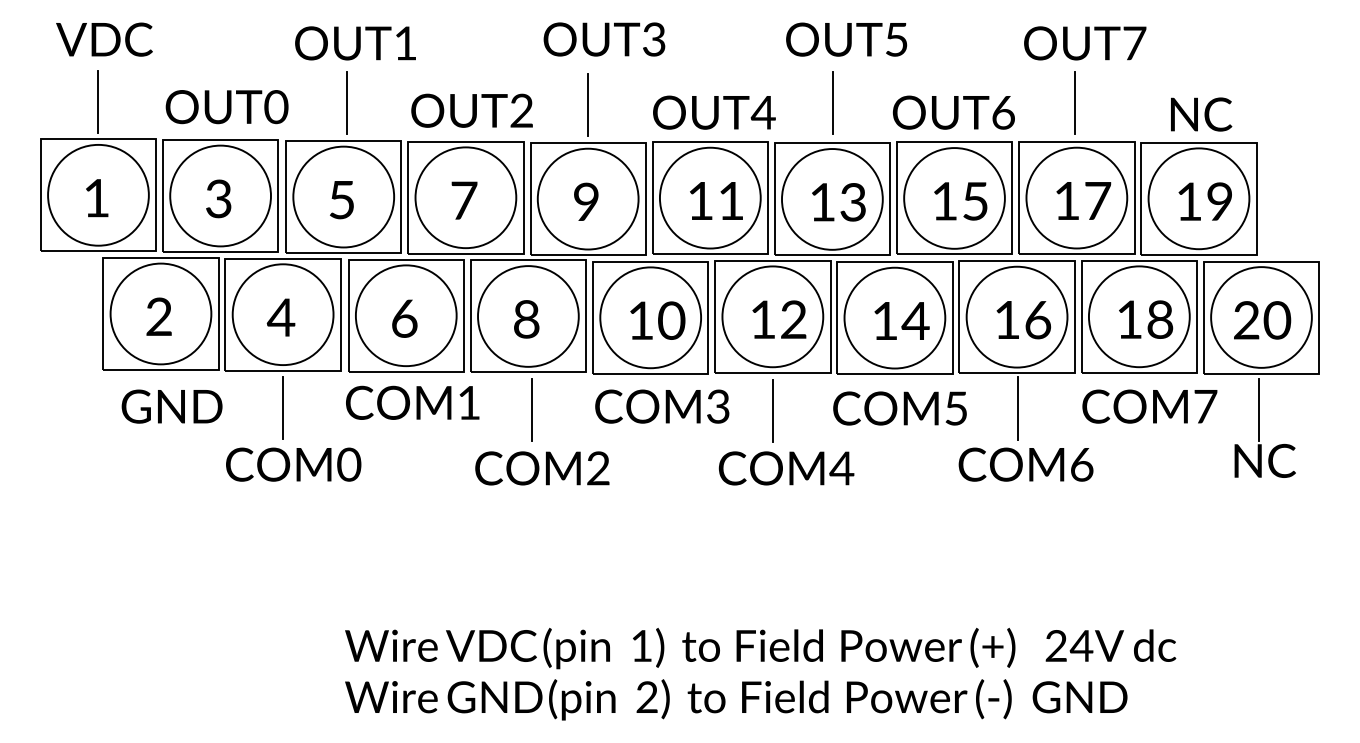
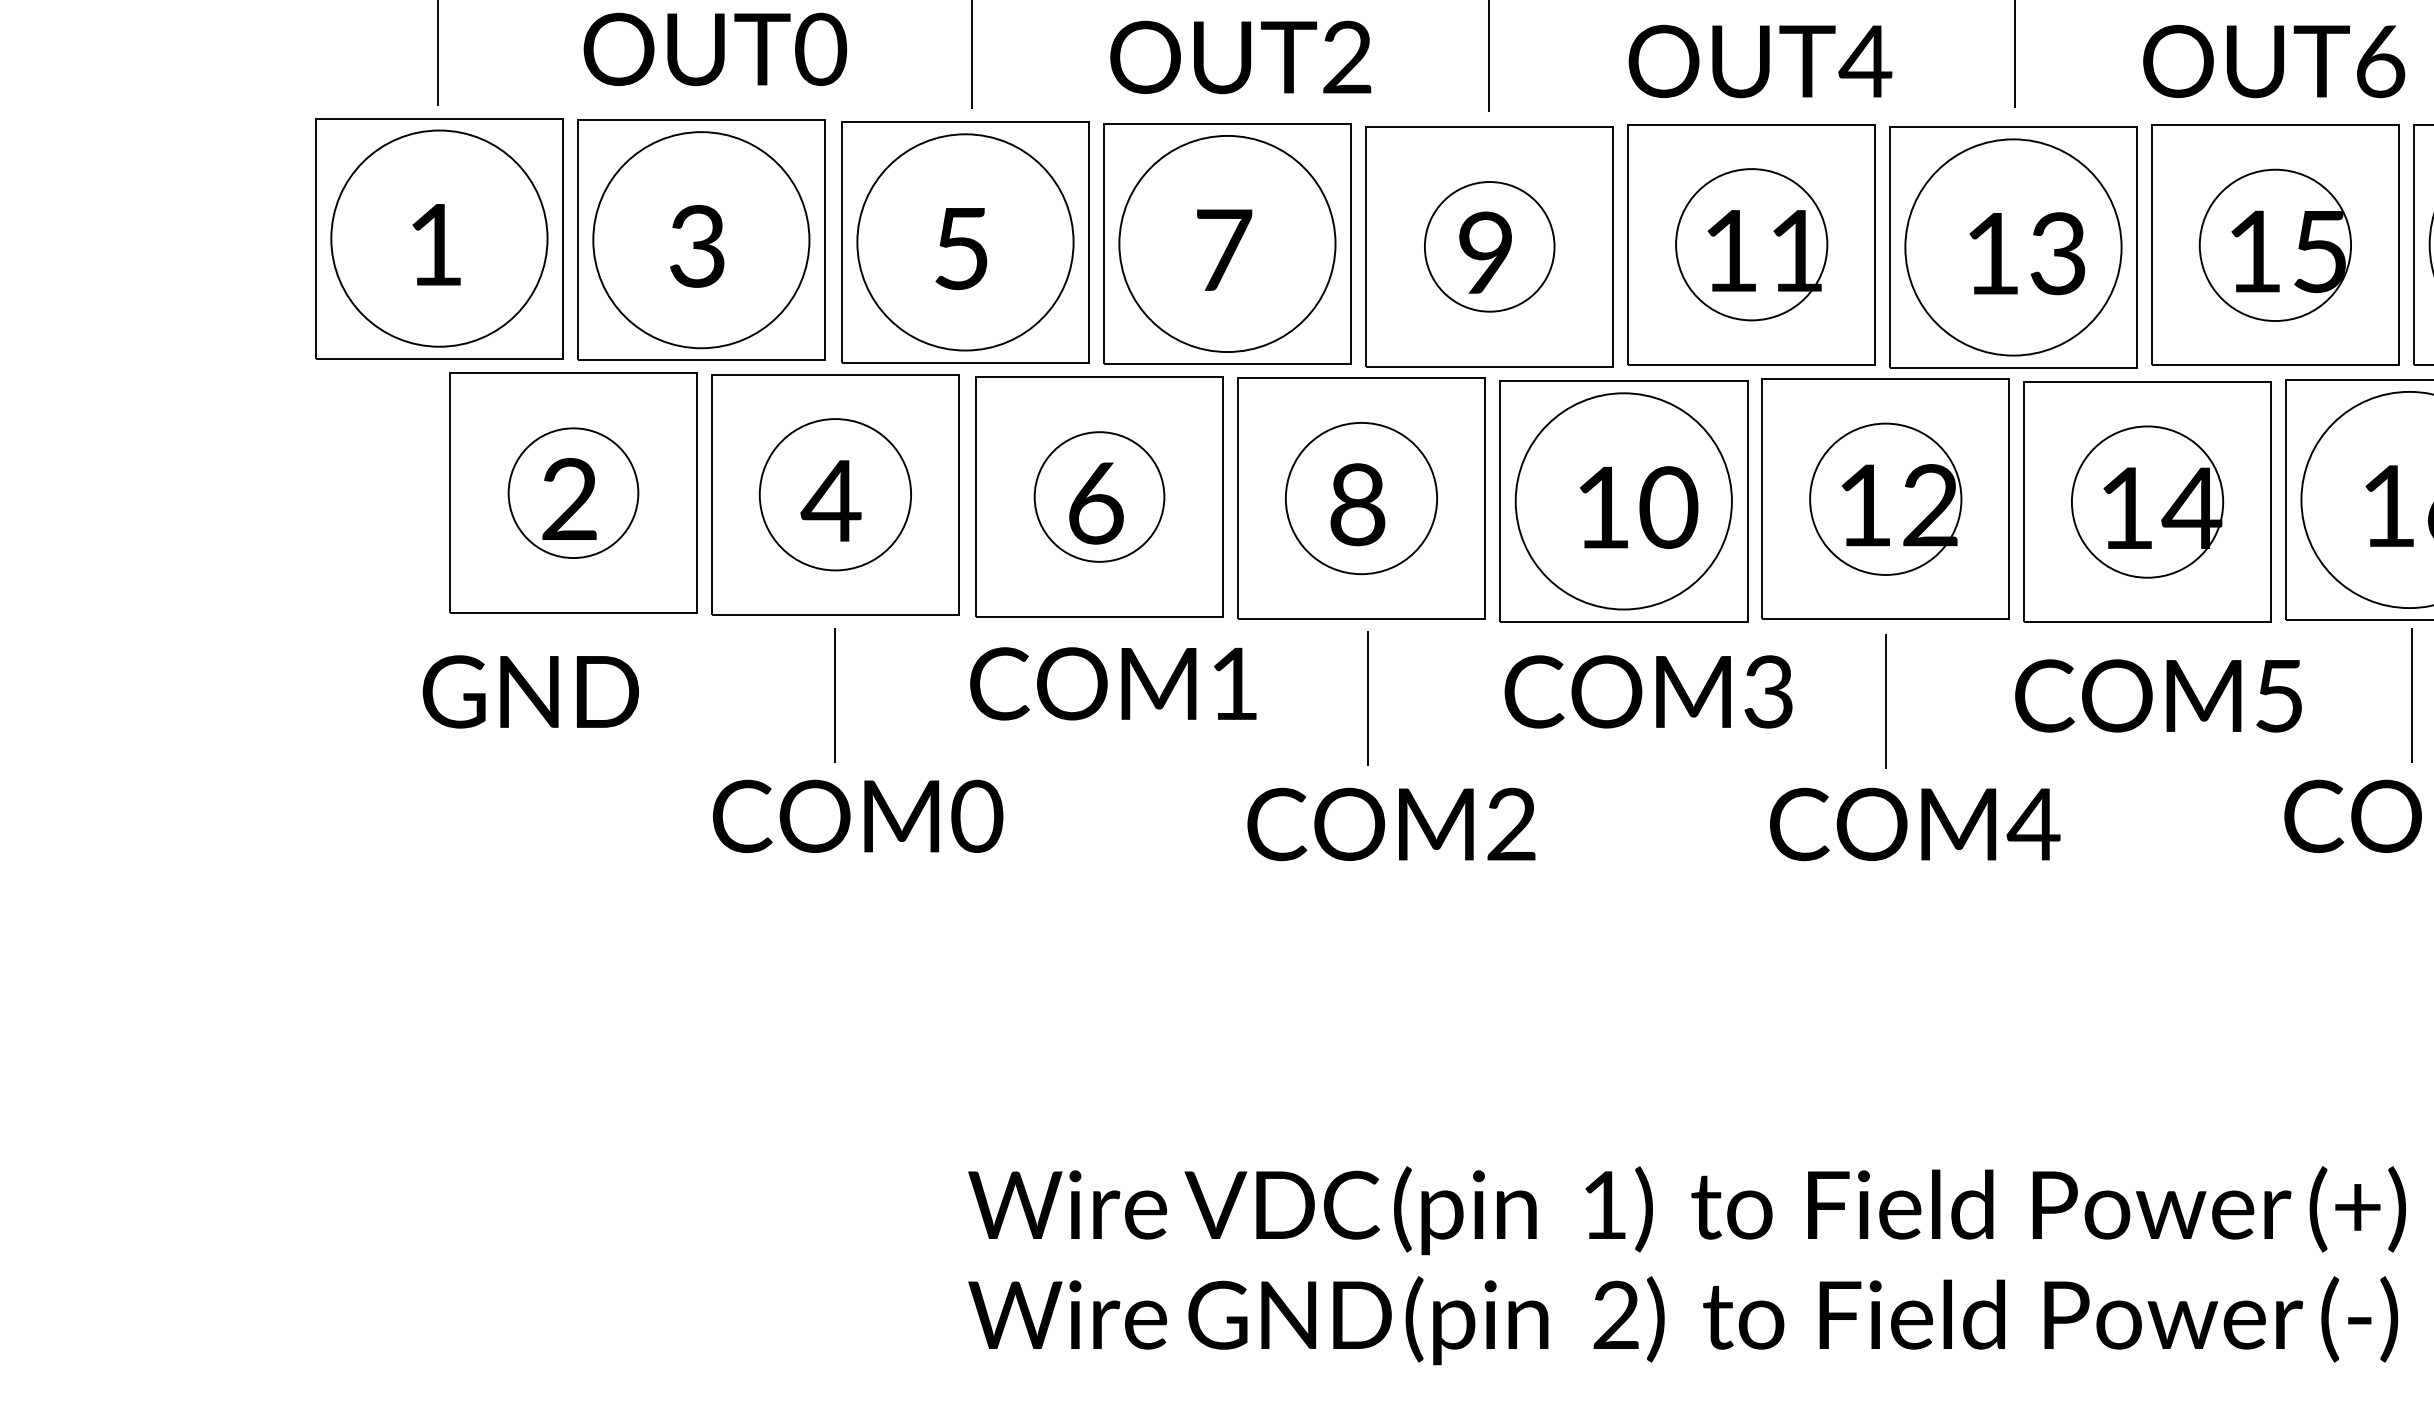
circle: (709, 197) -> (1749, 243), size x0.7
circle: (587, 198) -> (1488, 245), size x0.6
circle: (954, 198) -> (2275, 245), size x0.7
circle: (160, 313) -> (572, 492), size x0.6
circle: (282, 314) -> (834, 494), size x0.7
circle: (405, 315) -> (1097, 496), size x0.6
circle: (528, 316) -> (1361, 498), size x0.7
circle: (772, 316) -> (1885, 498), size x0.7
circle: (894, 317) -> (2146, 500), size x0.7
text: (171, 406) -> (529, 691), moved

